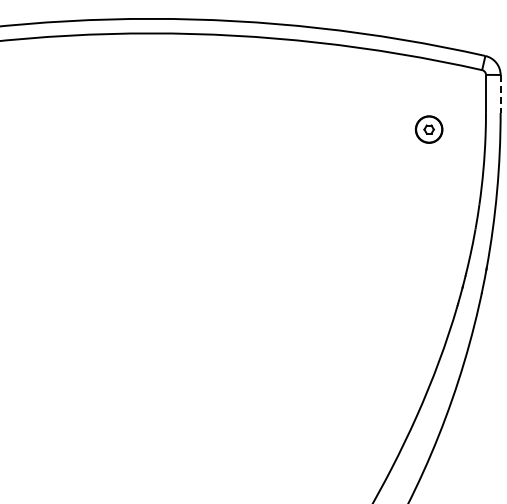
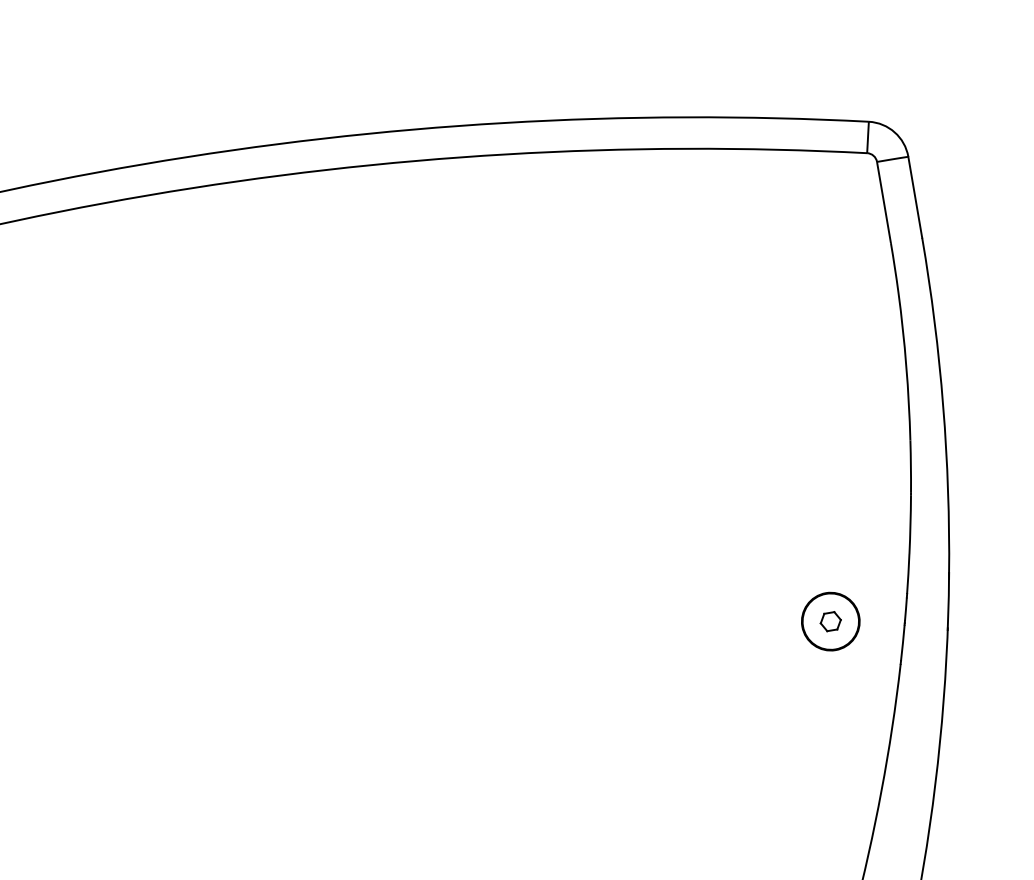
line: (500, 94) -> (915, 198), dashed -> solid
part: (428, 129) -> (829, 621), moved

